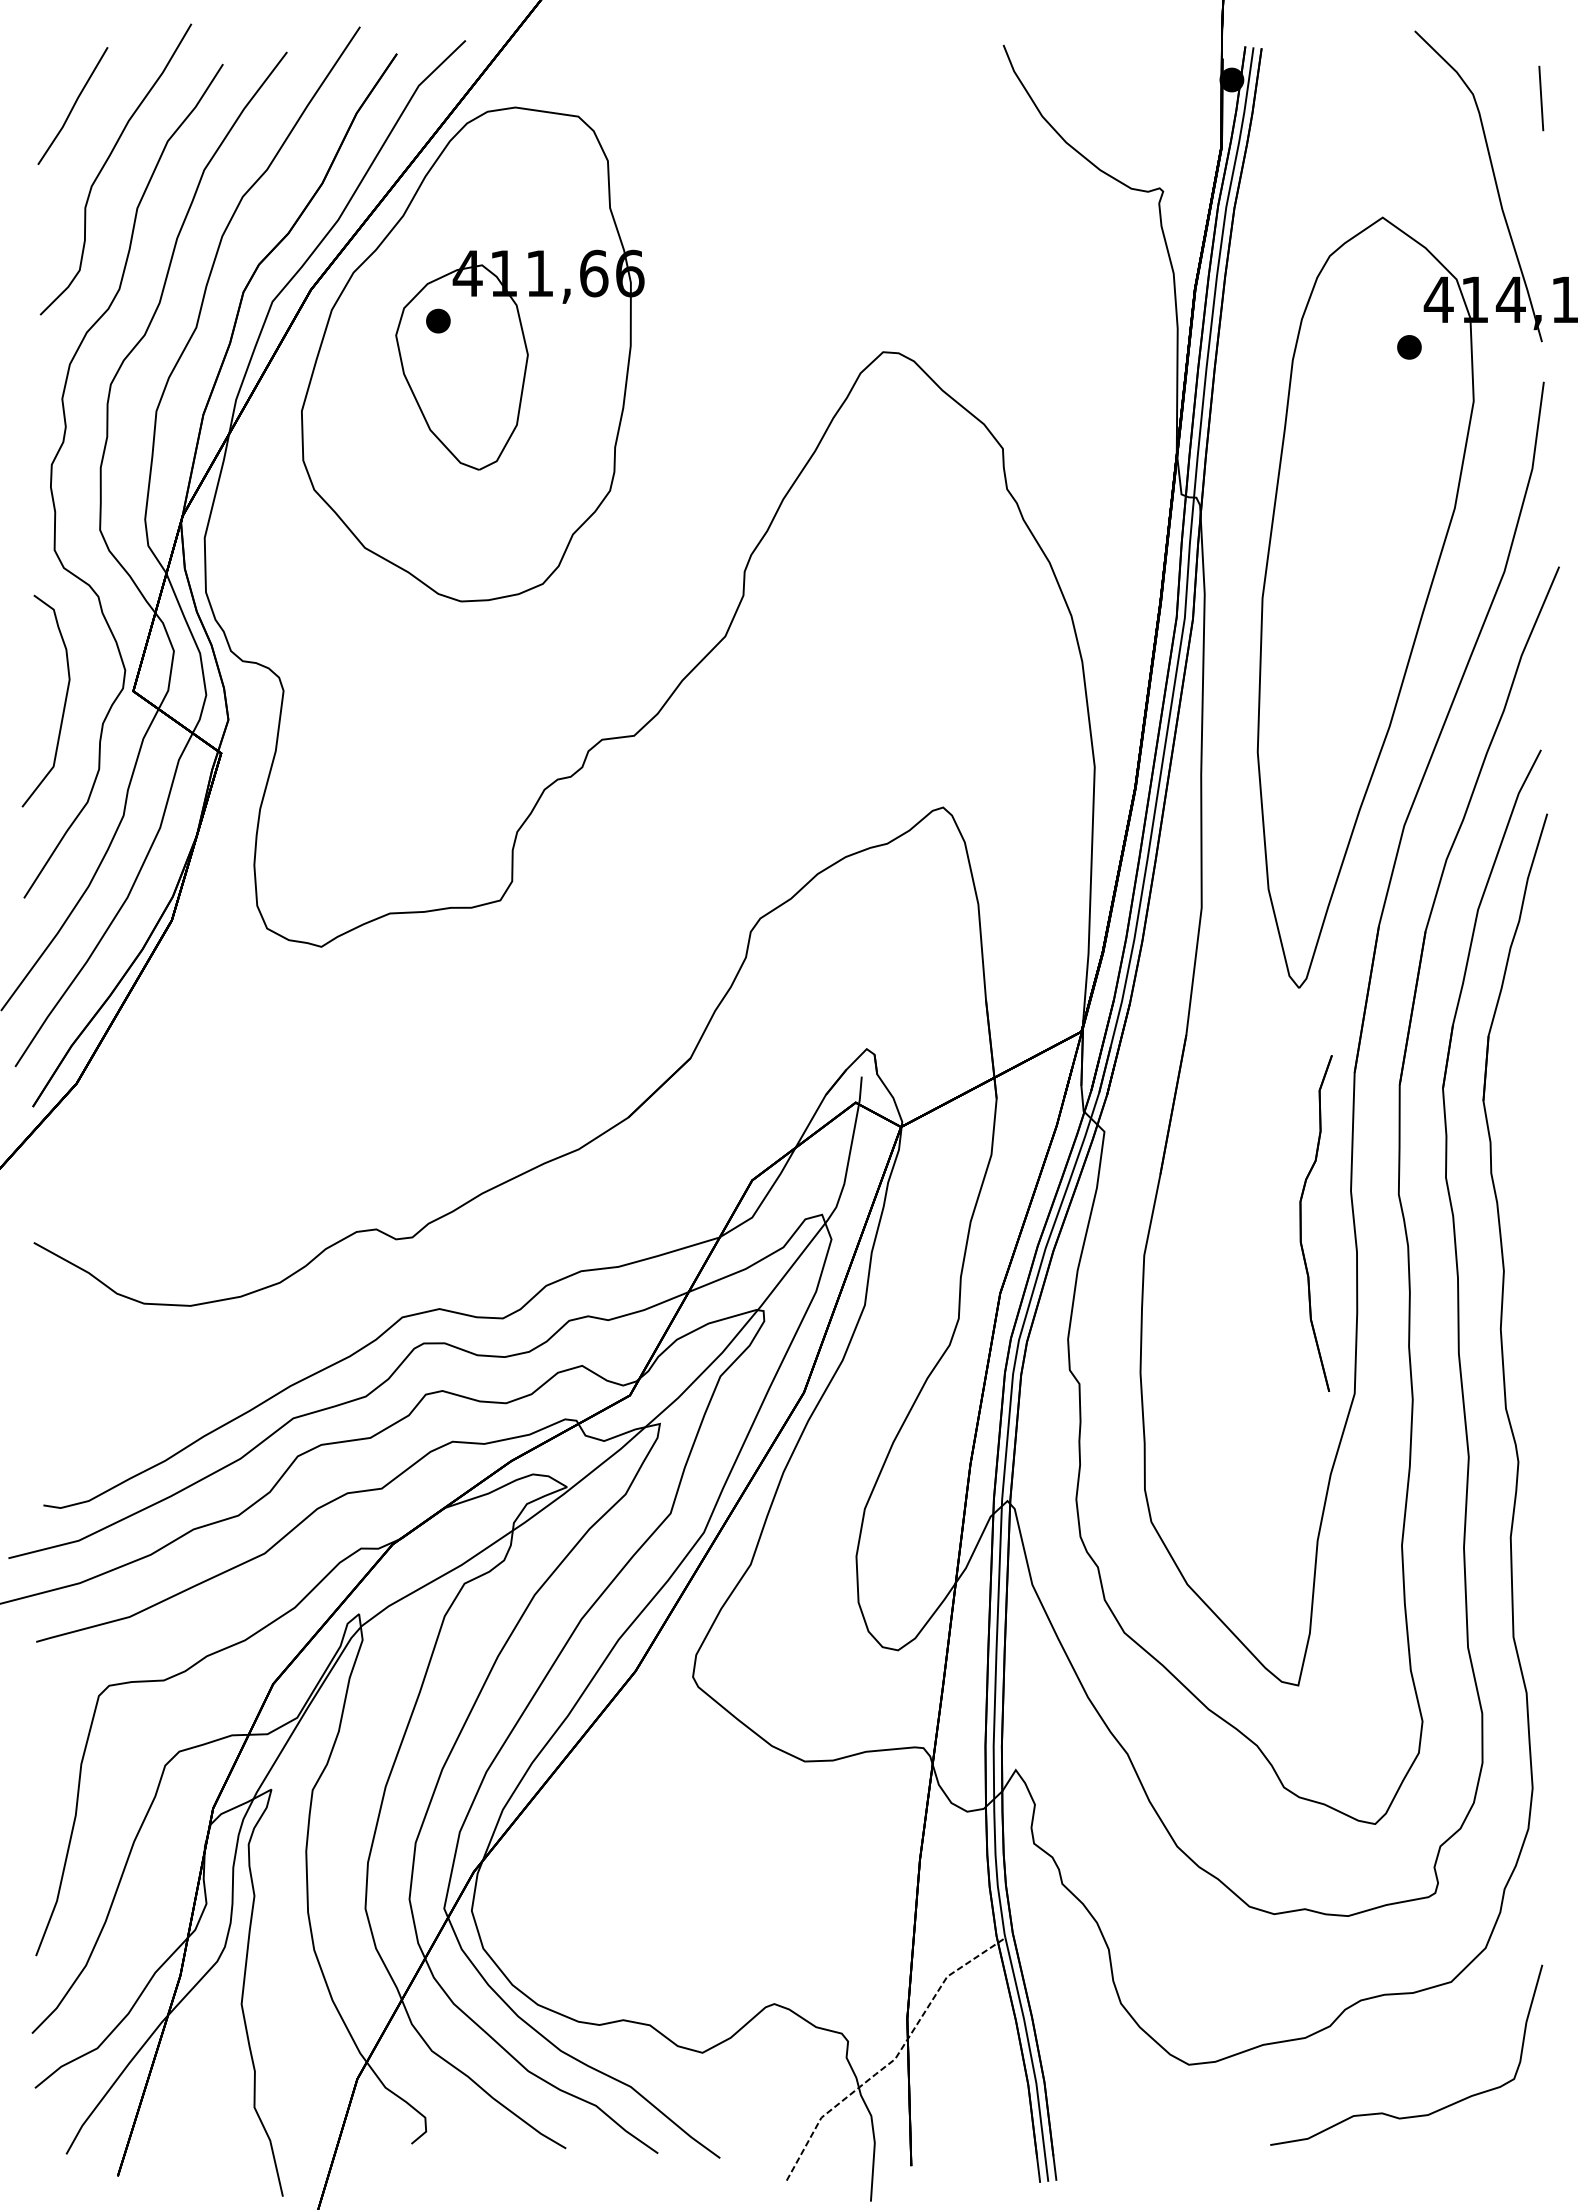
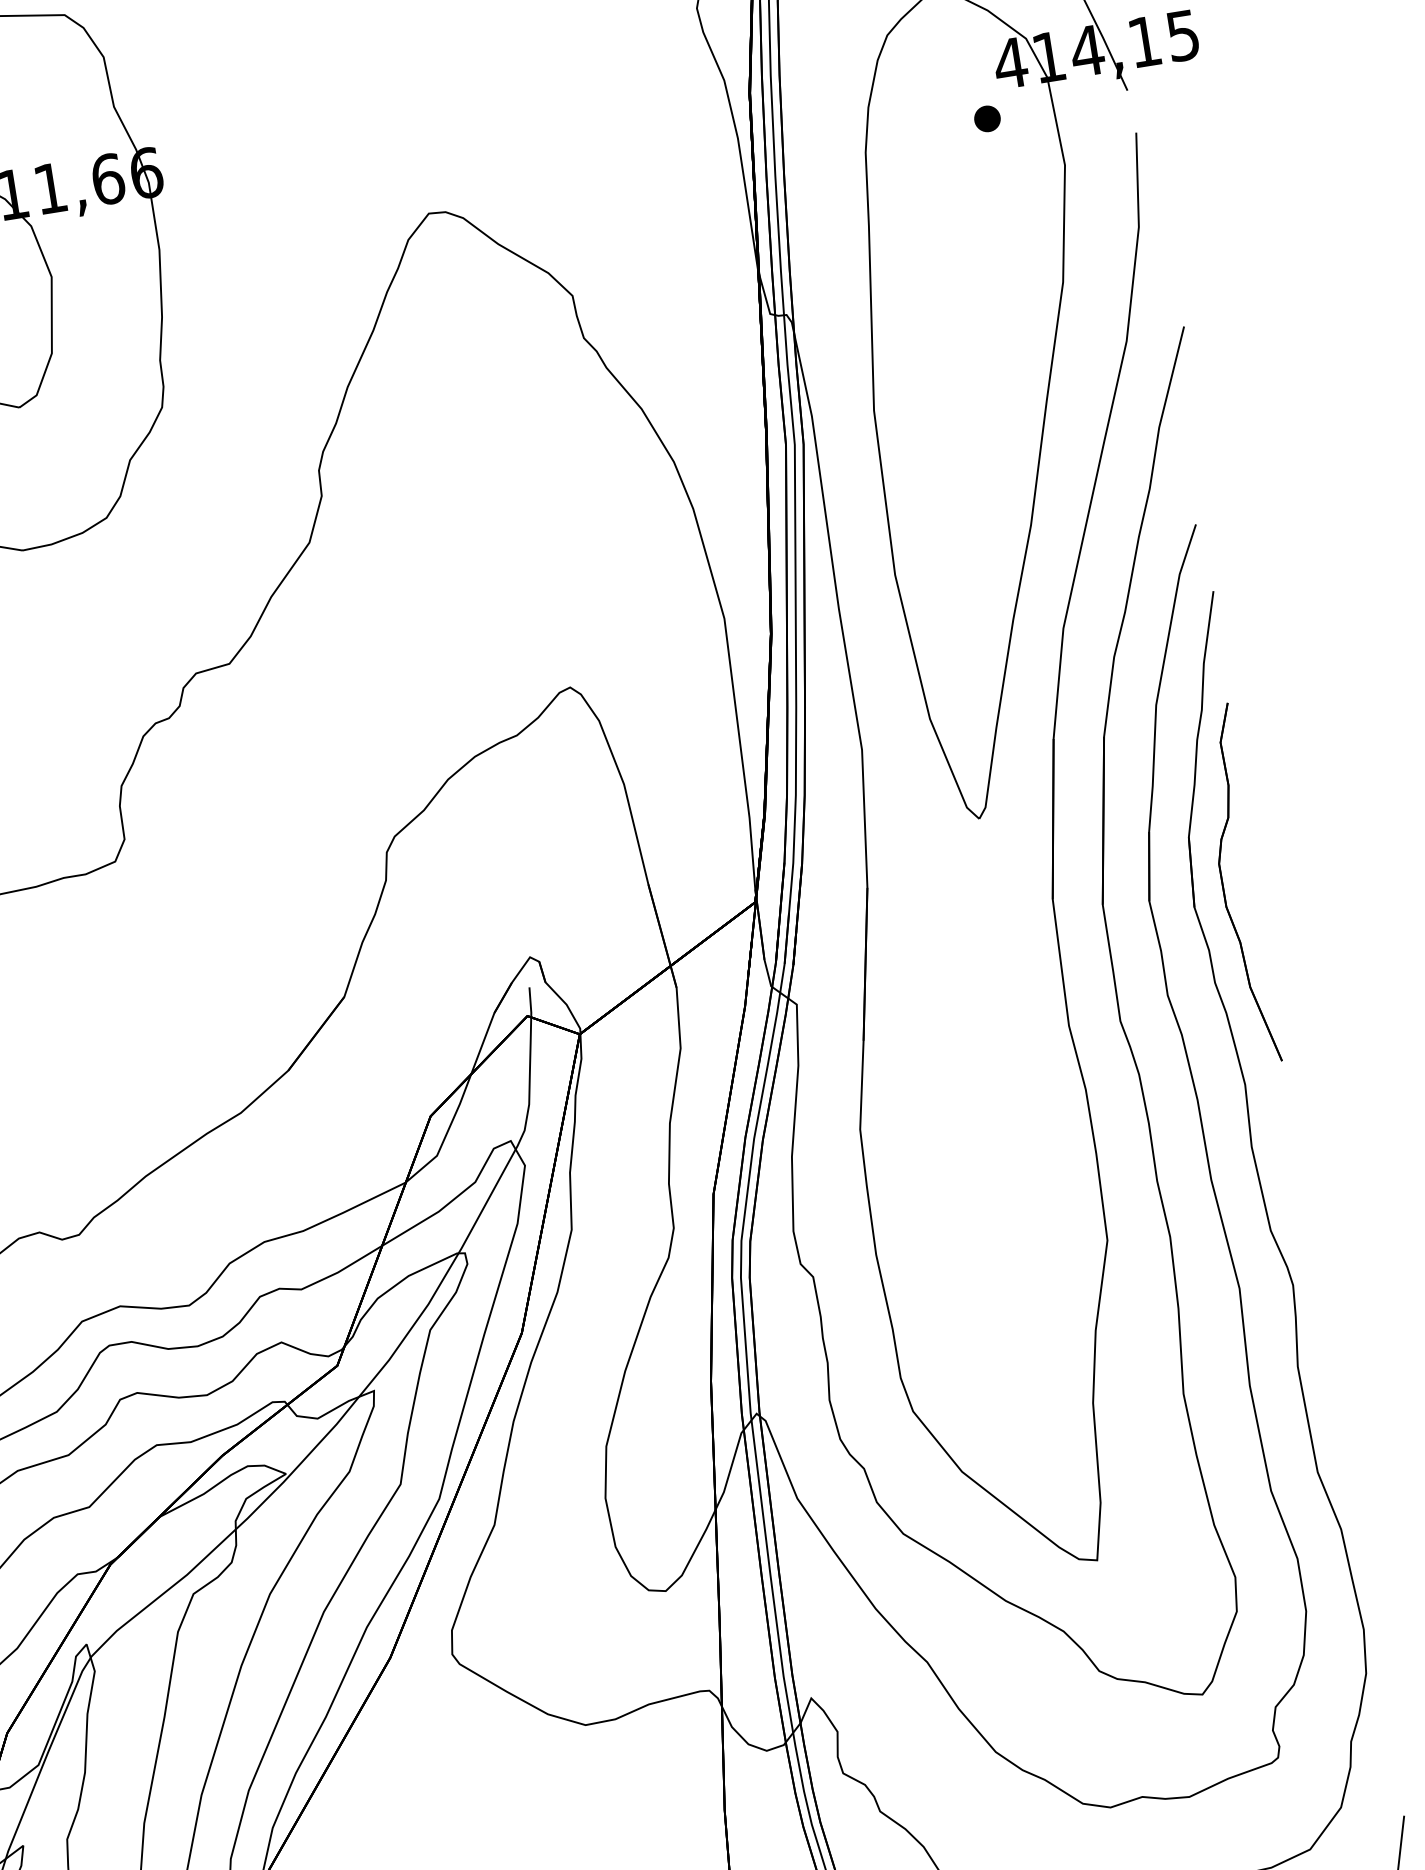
part: (1301, 1223) -> (1223, 886), moved

